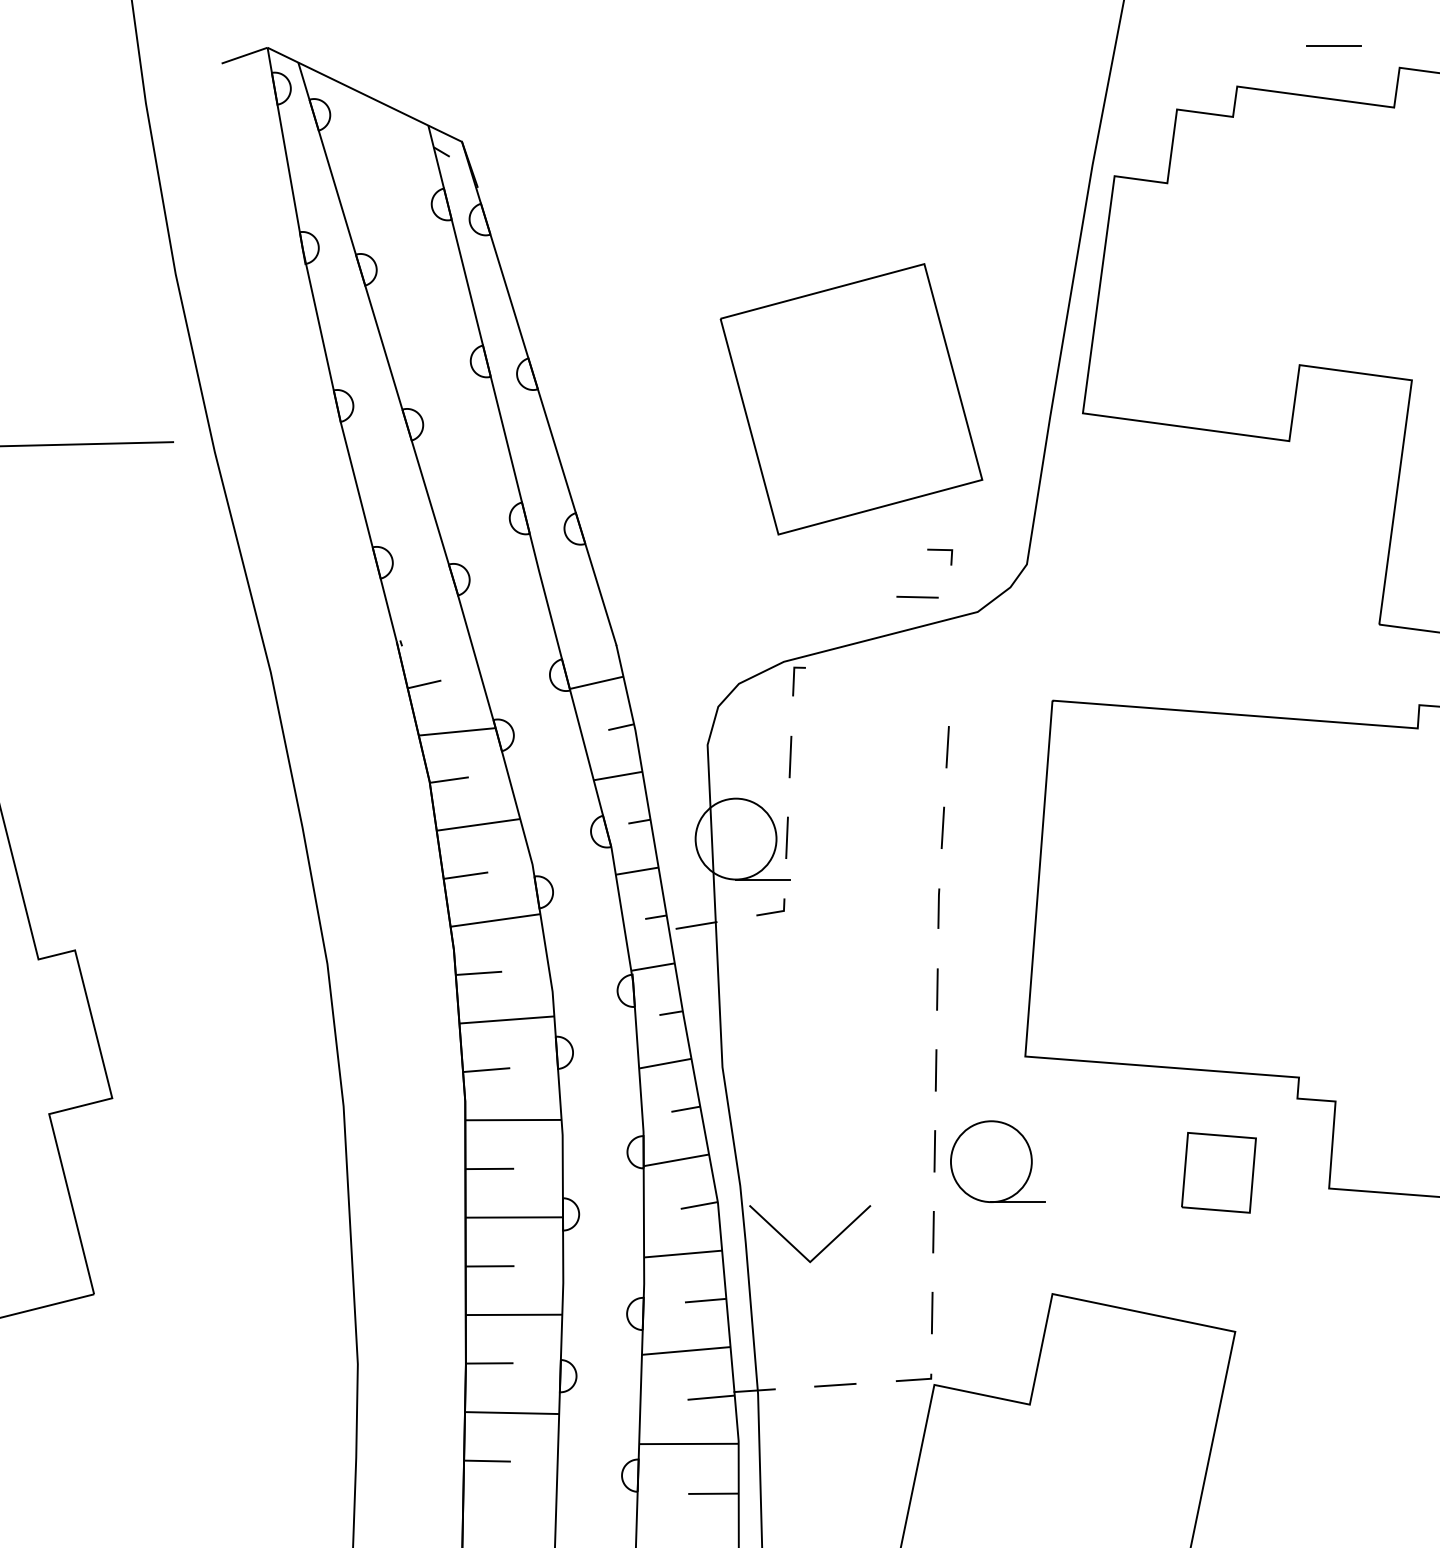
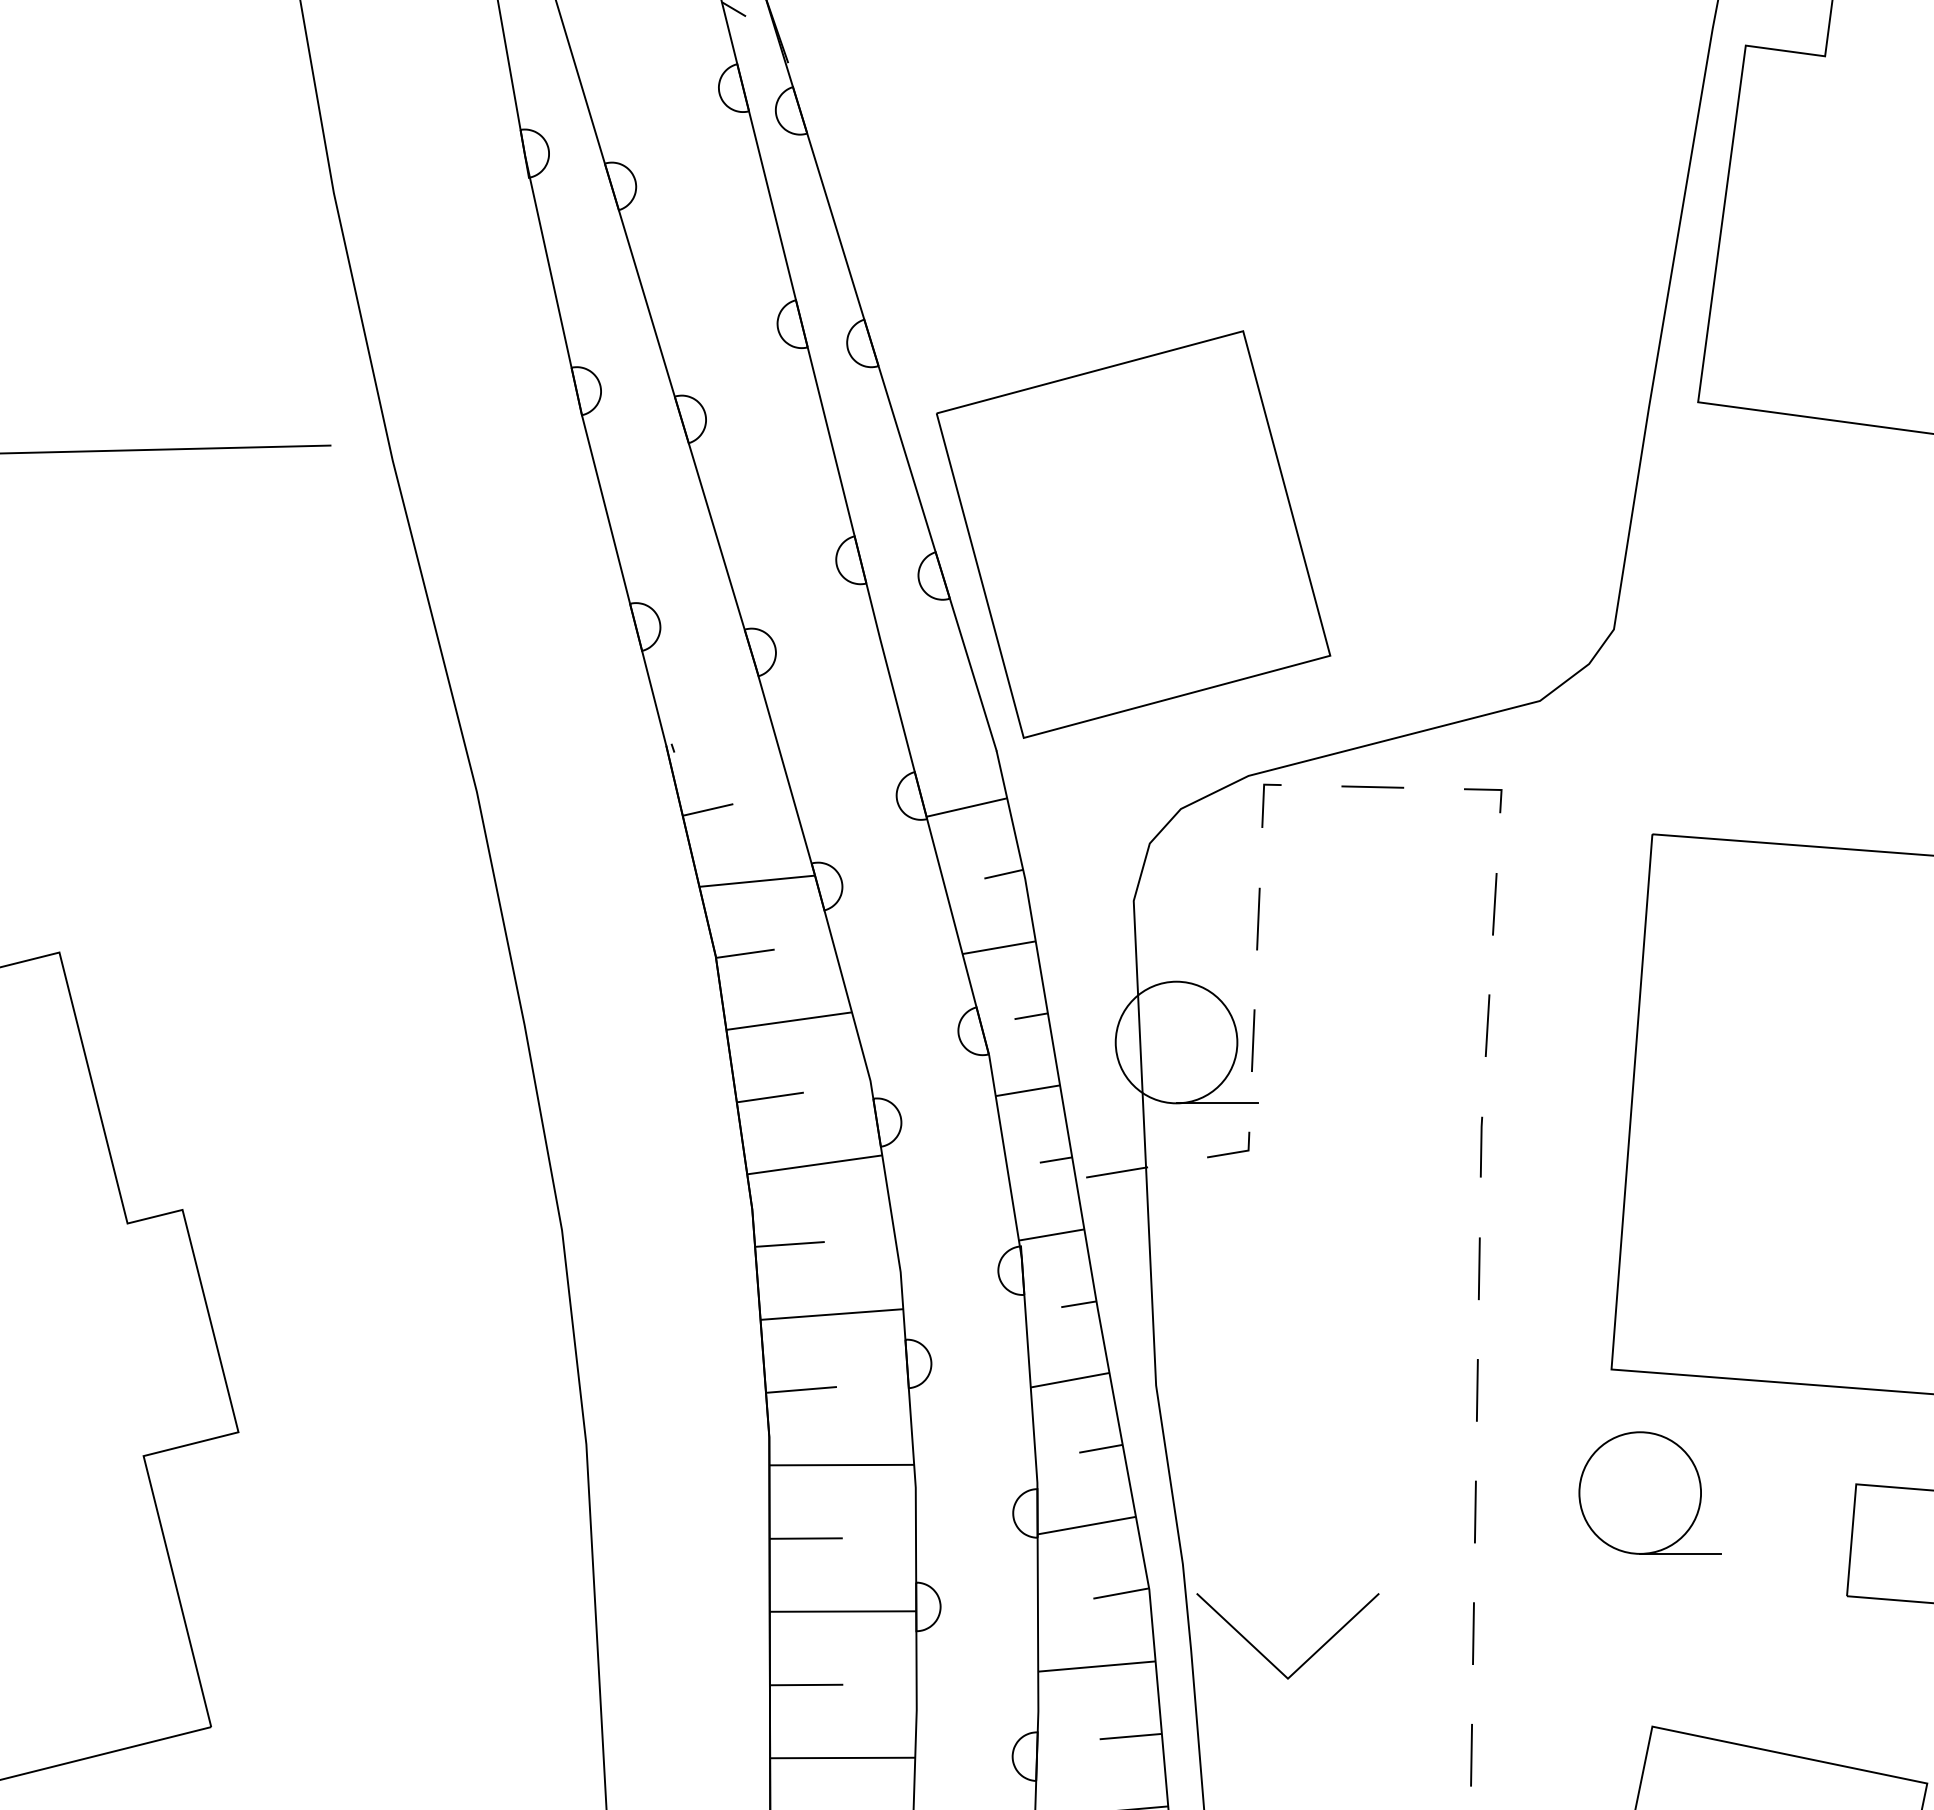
part: (851, 399) -> (1133, 534), moved
line: (940, 550) -> (1483, 790), moved
line: (917, 596) -> (1372, 785), moved
part: (997, 1161) -> (1649, 1492), moved

